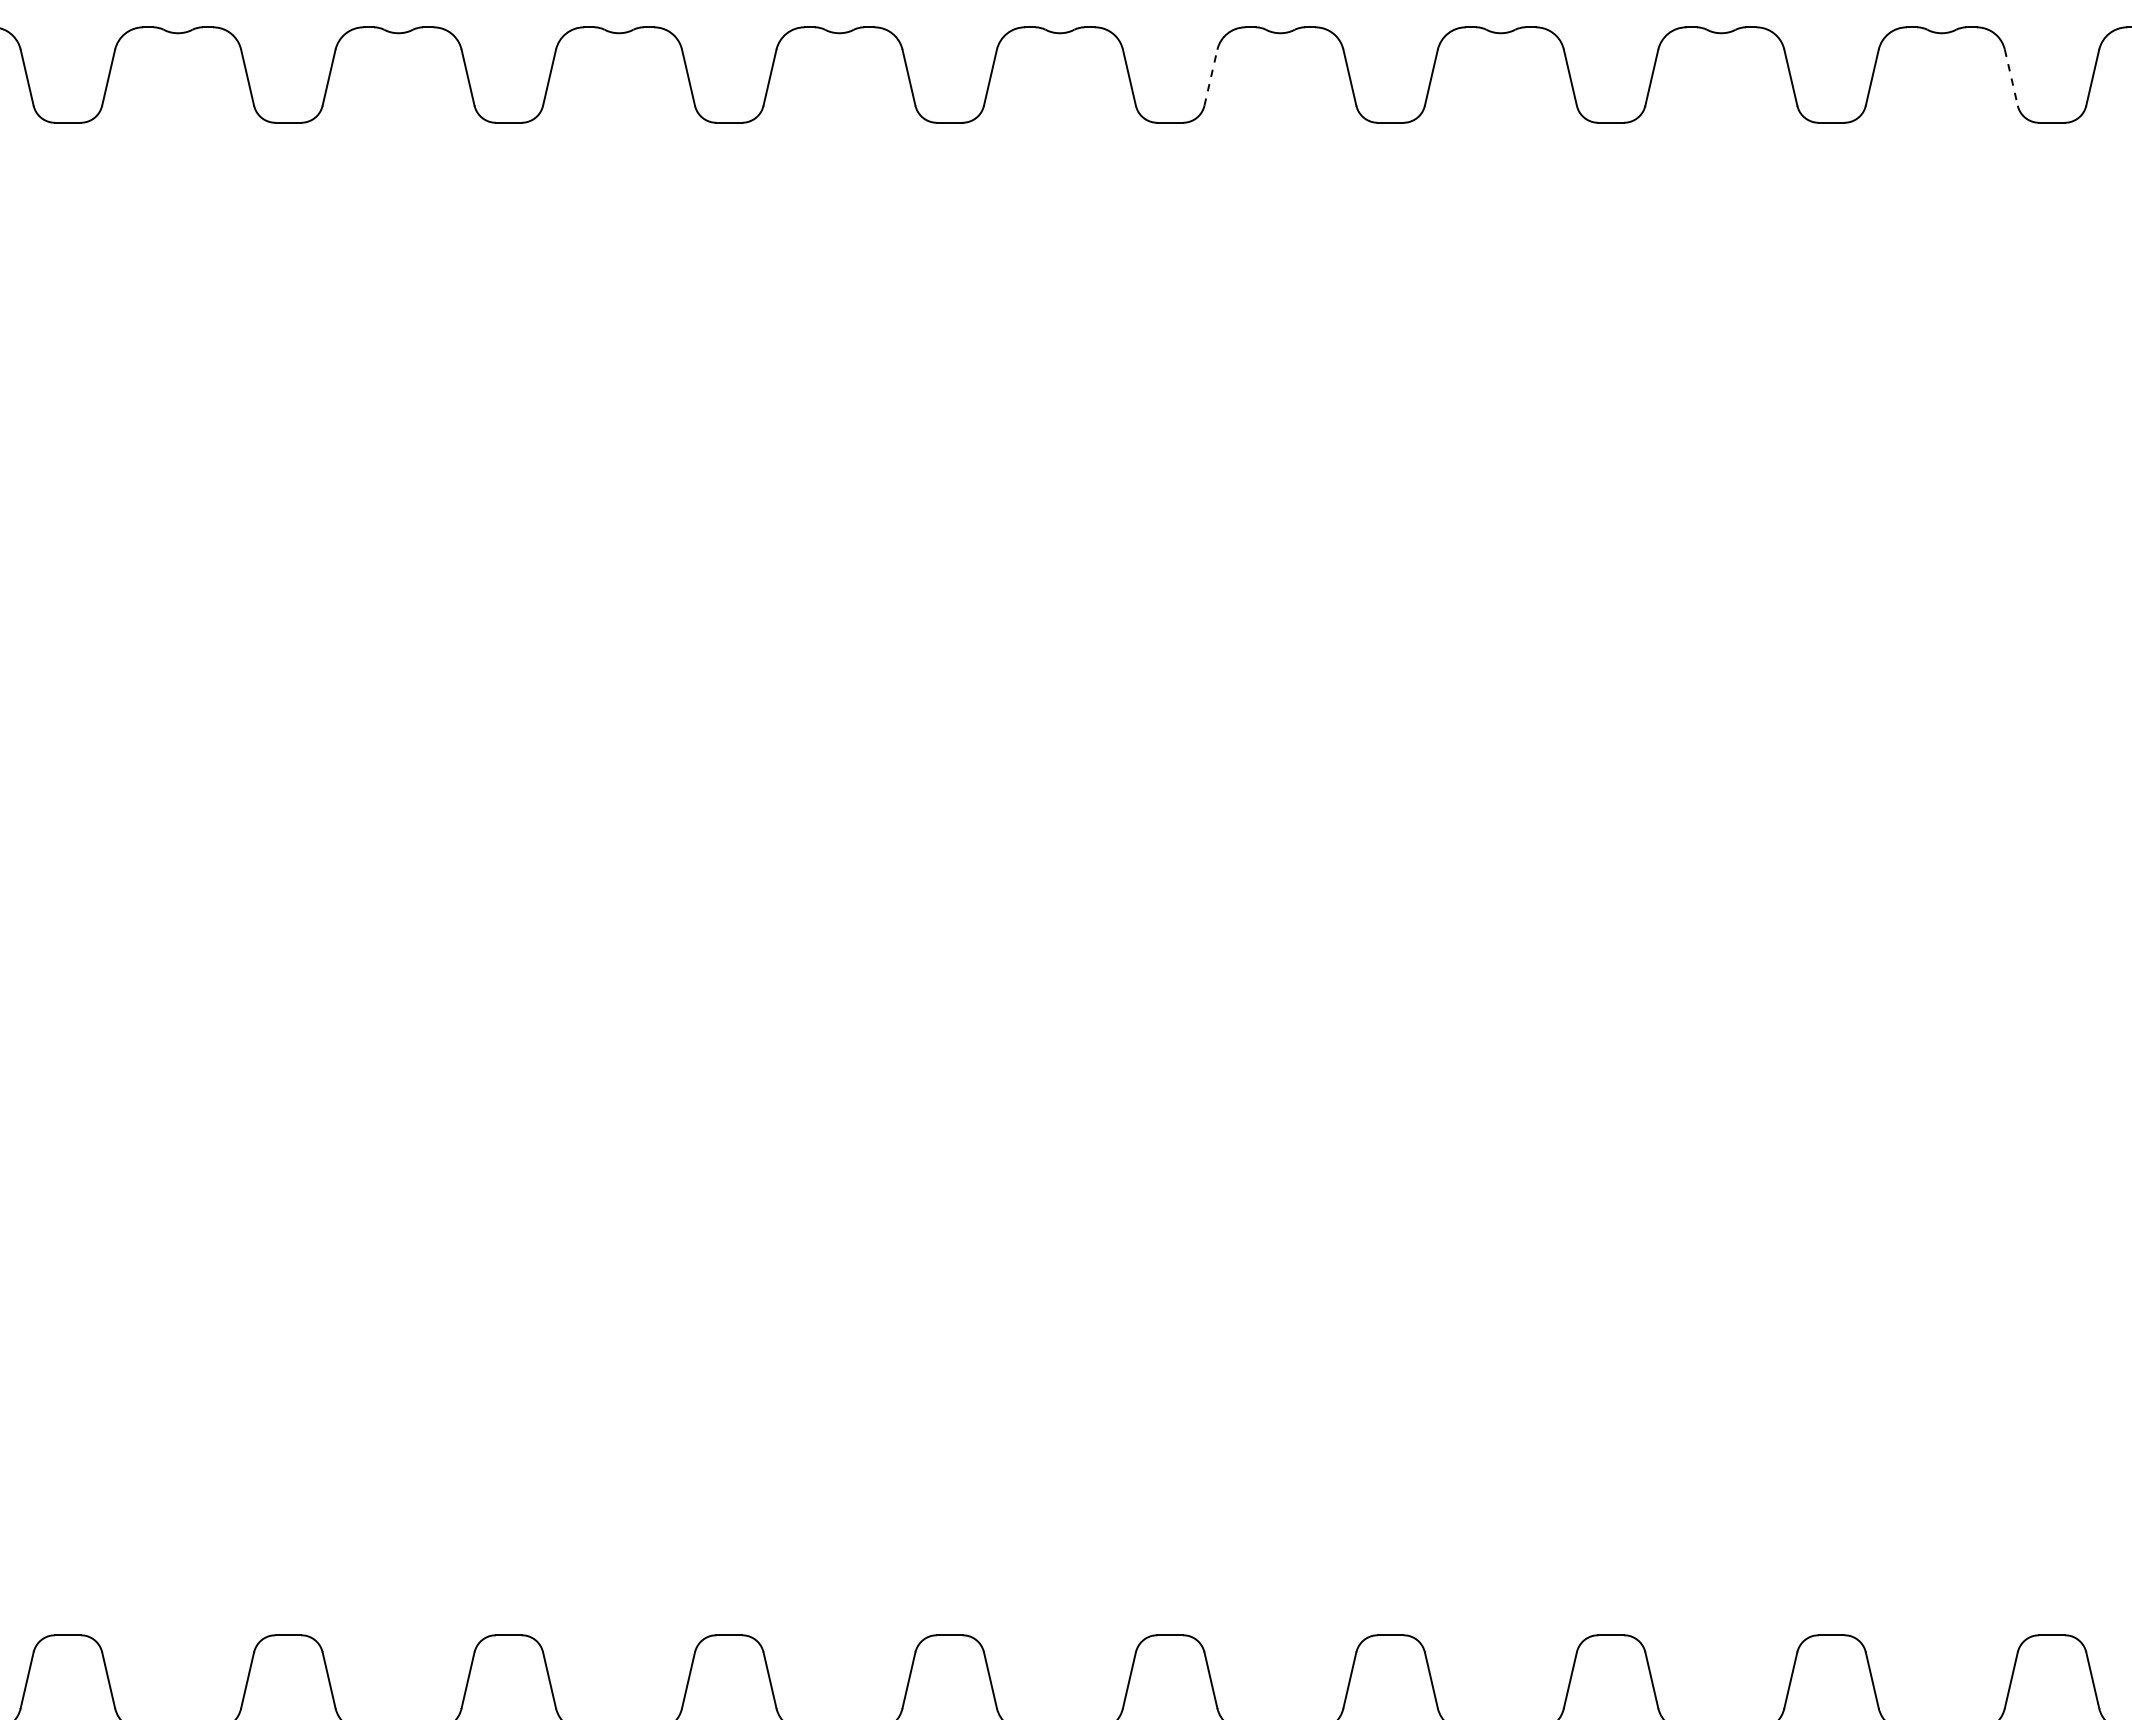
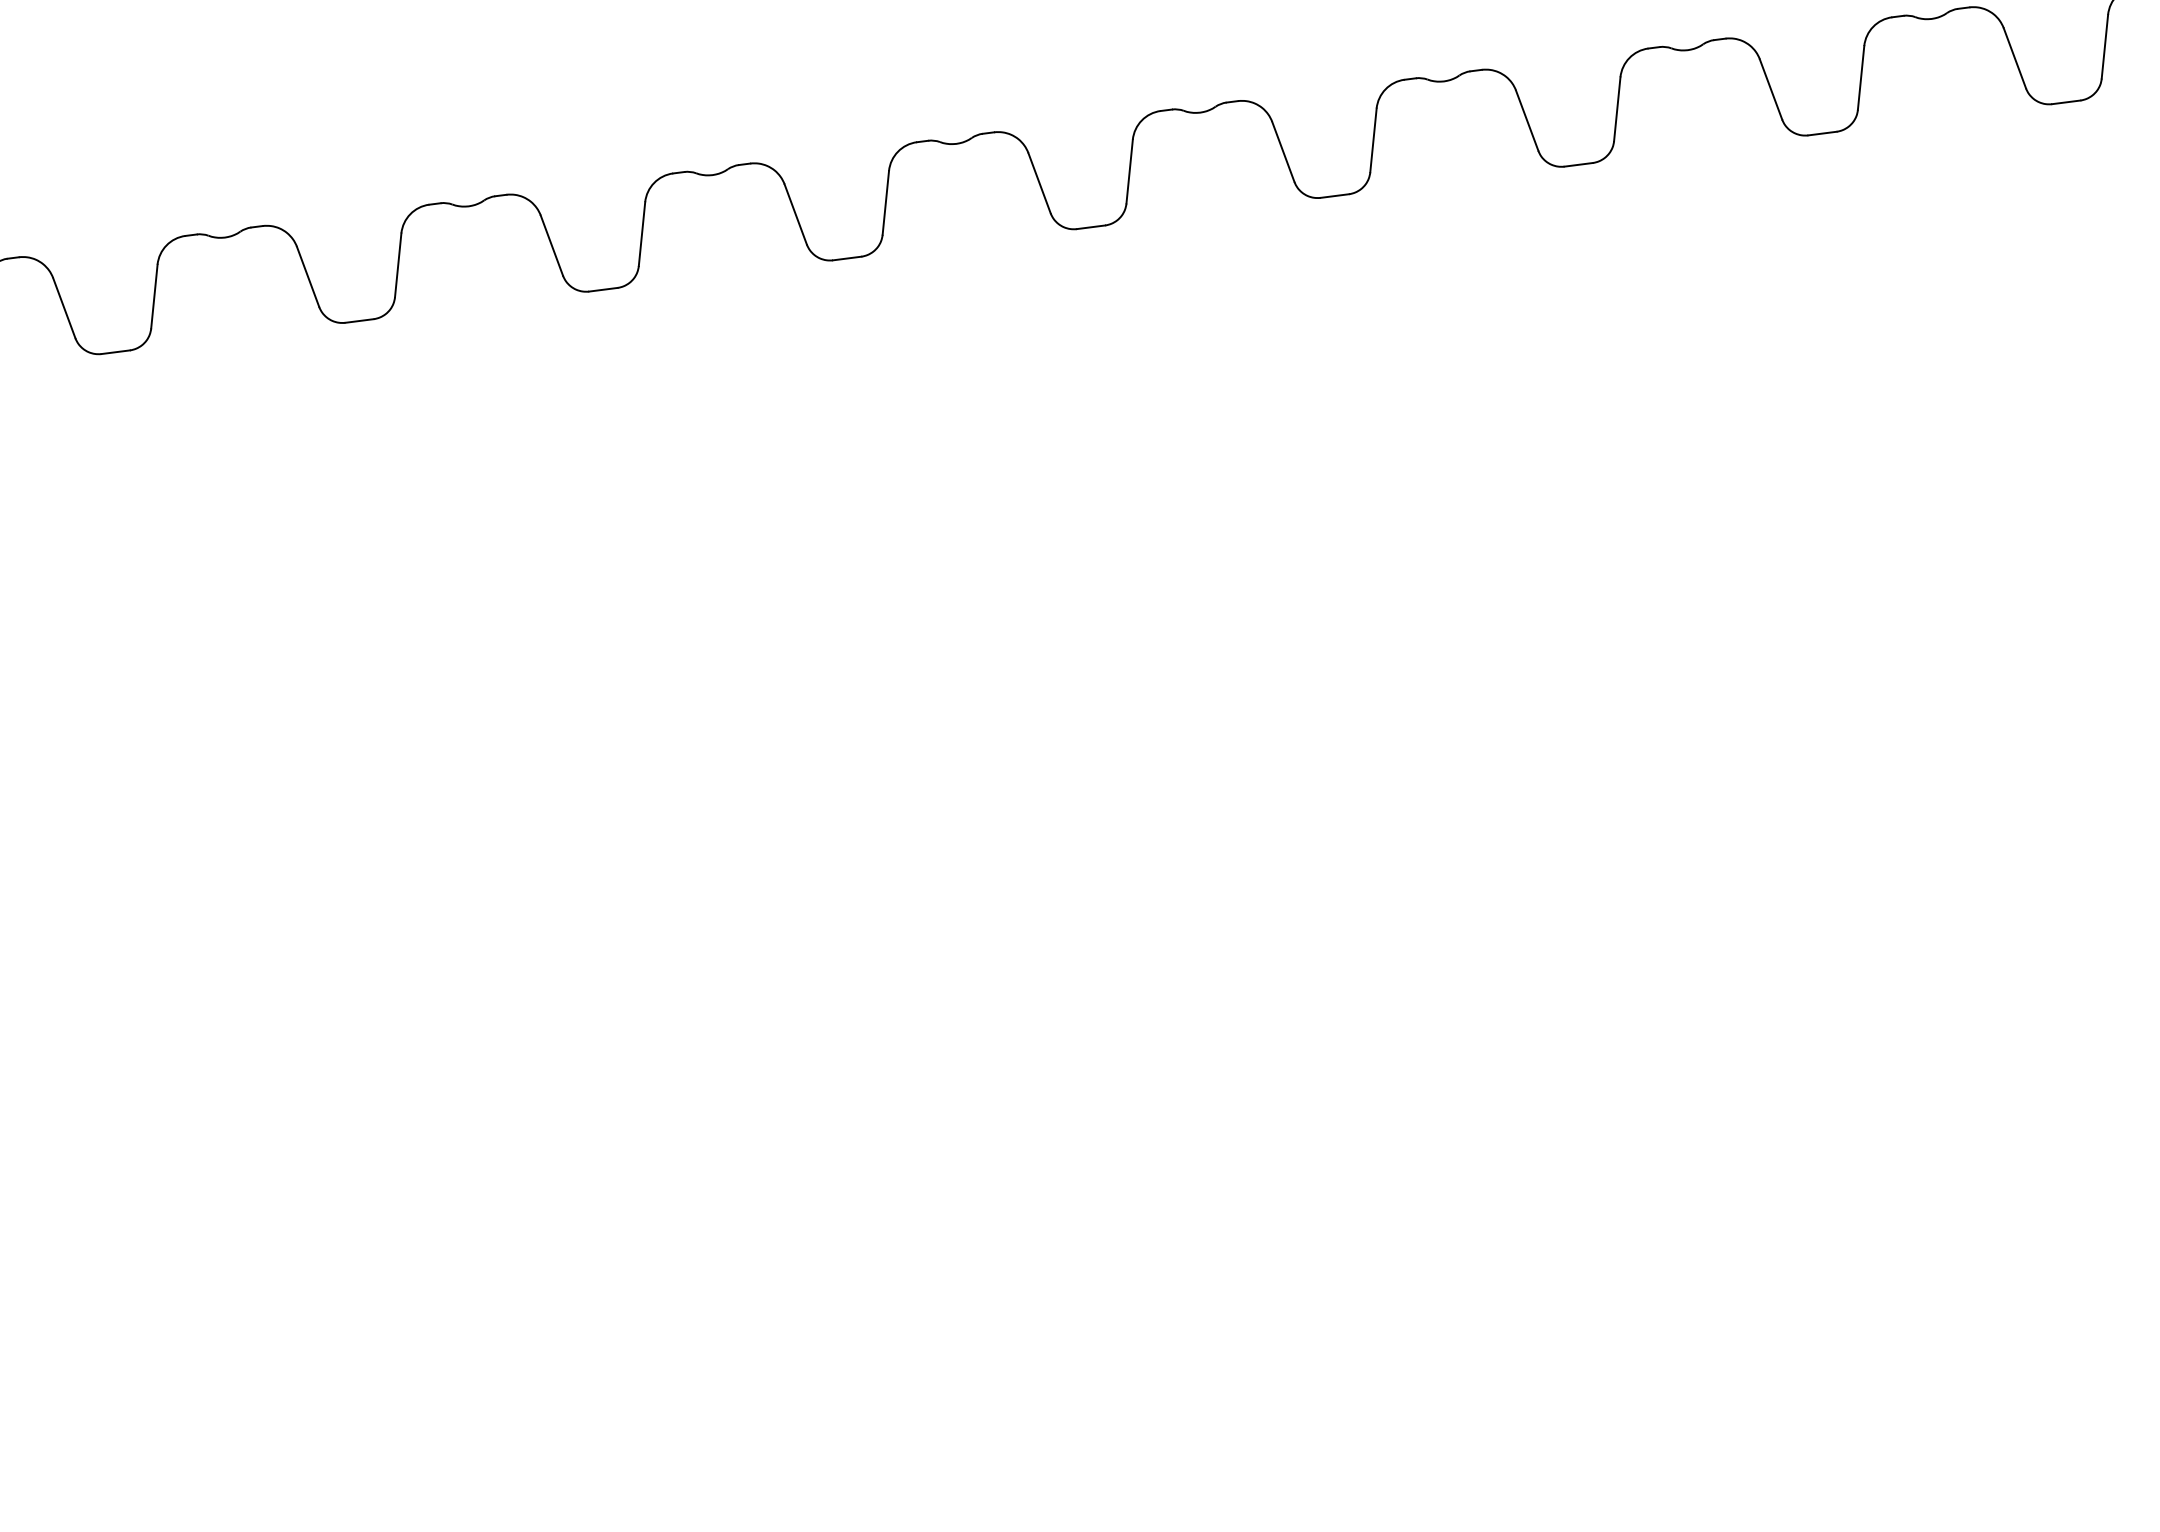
line: (1210, 77) -> (1129, 171), dashed -> solid
line: (2011, 77) -> (2015, 57), dashed -> solid

